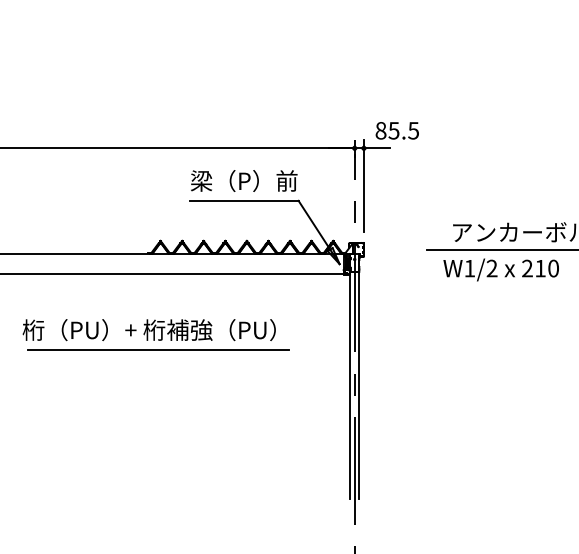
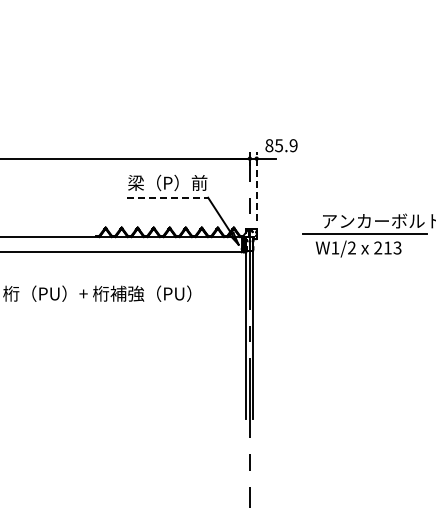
text: (413, 130) -> (293, 145), 85.5 -> 85.9
line: (363, 184) -> (256, 185), solid -> dashed
line: (243, 200) -> (167, 197), solid -> dashed
text: (553, 267) -> (397, 247), 210 -> 213
line: (159, 349) -> (104, 308), removed

